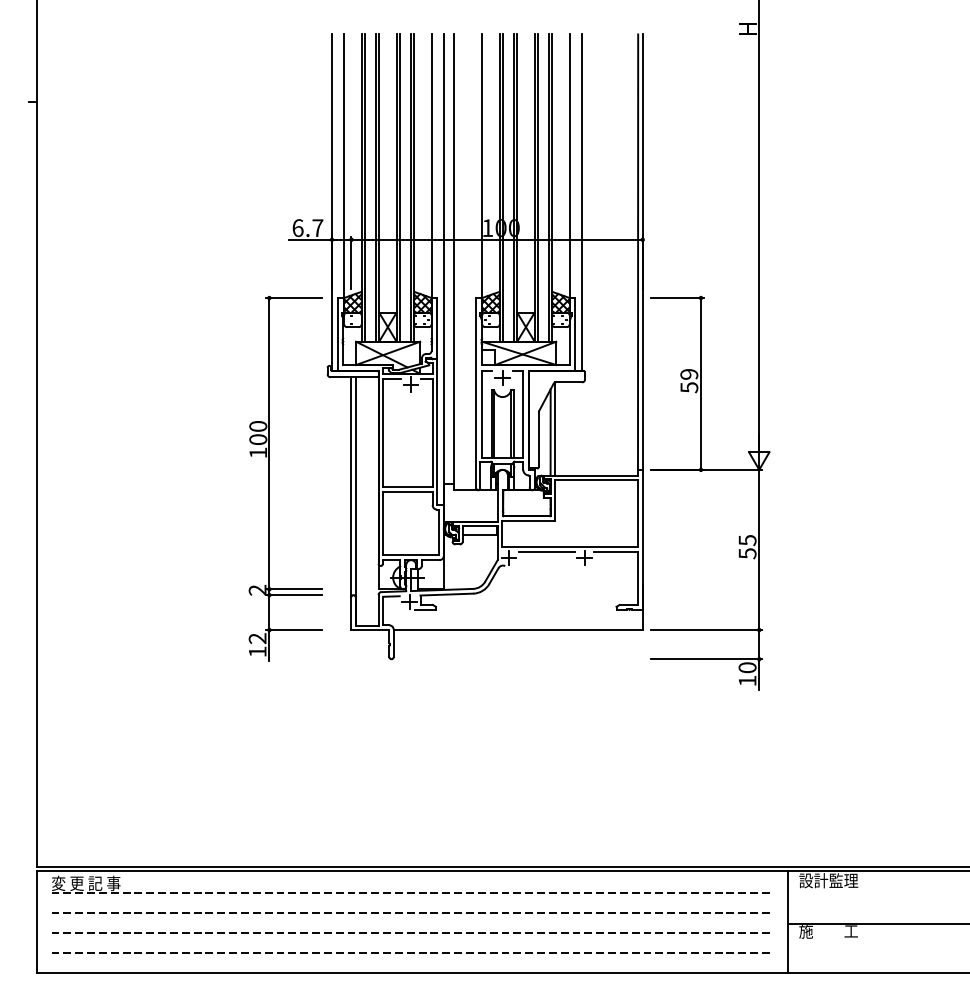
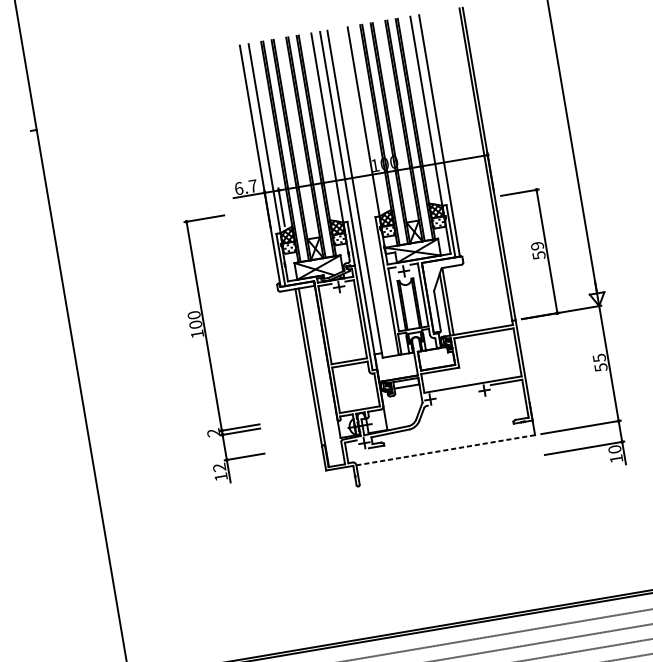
part: (269, 478) -> (208, 351), moved
line: (546, 552) -> (456, 391), removed
line: (518, 630) -> (446, 450), solid -> dashed

